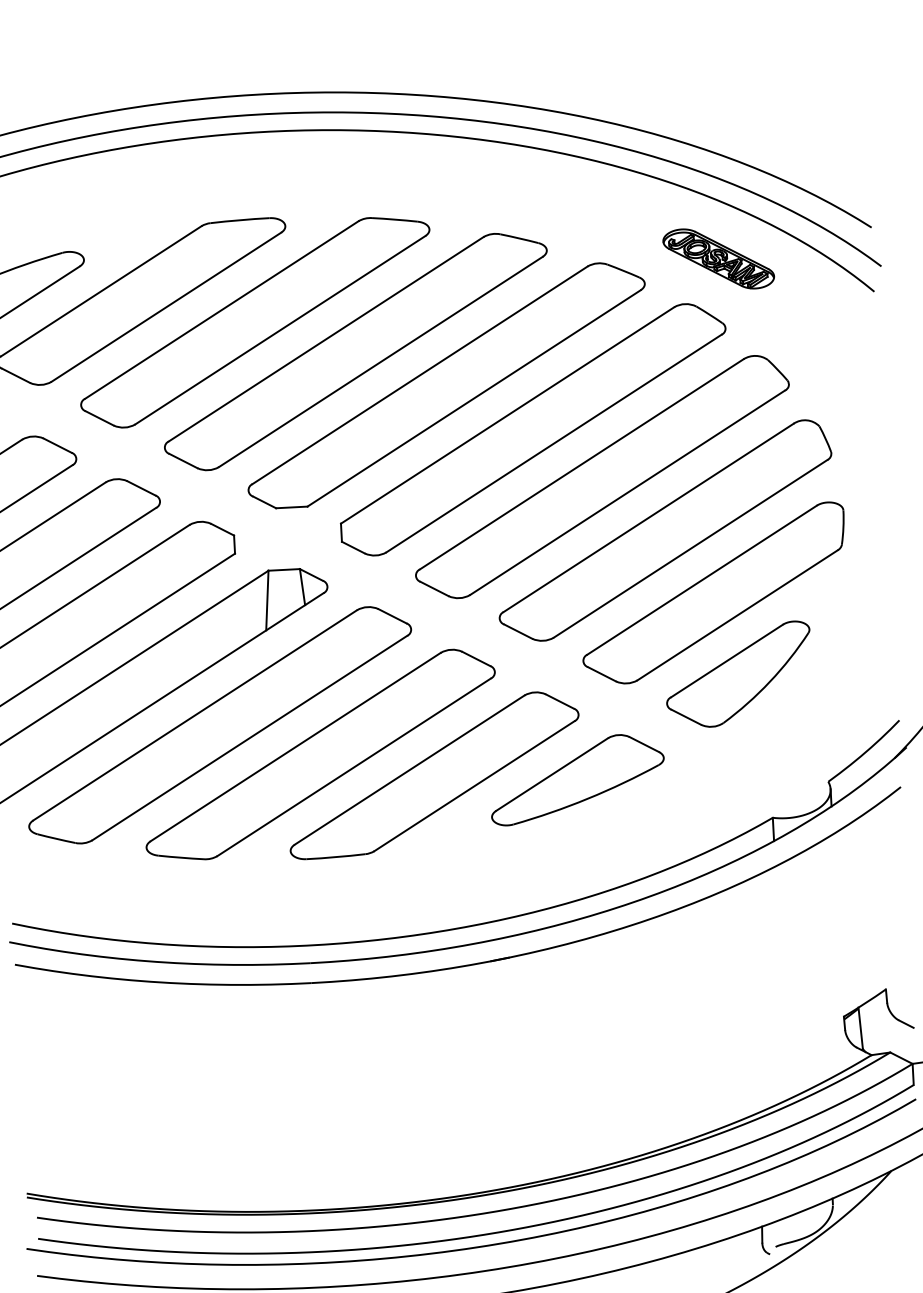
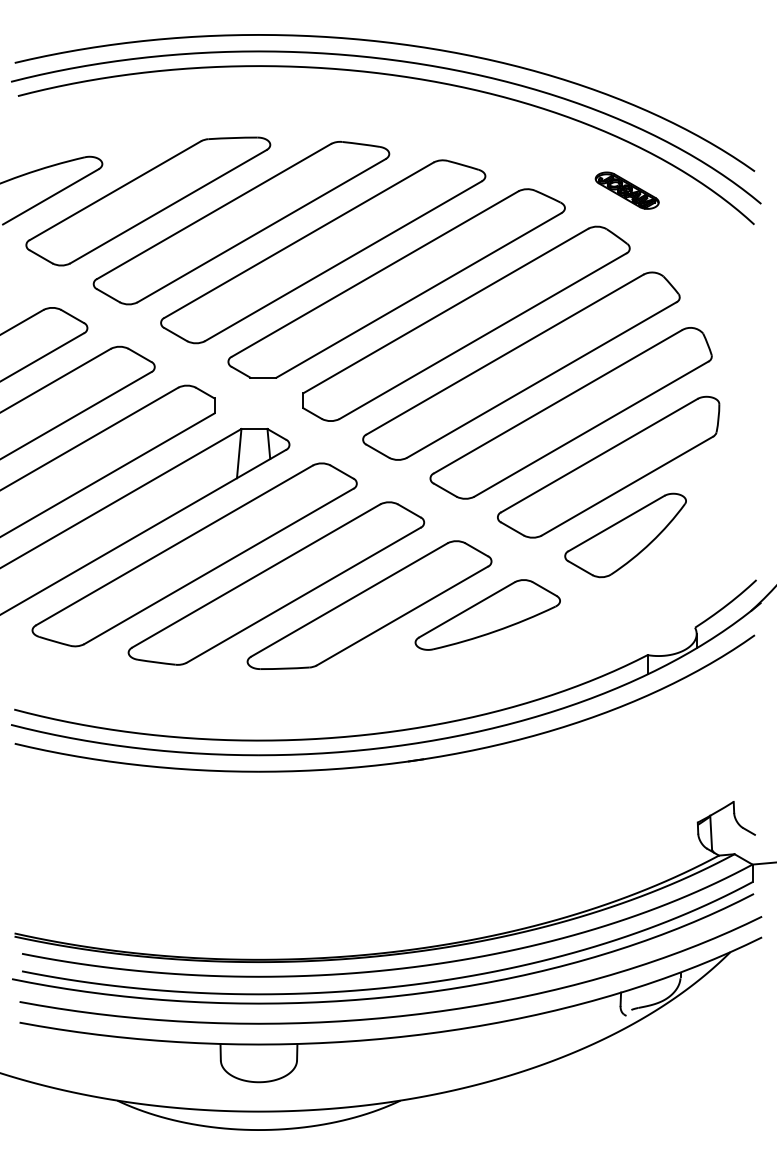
part: (719, 258) -> (627, 190), size x0.7

